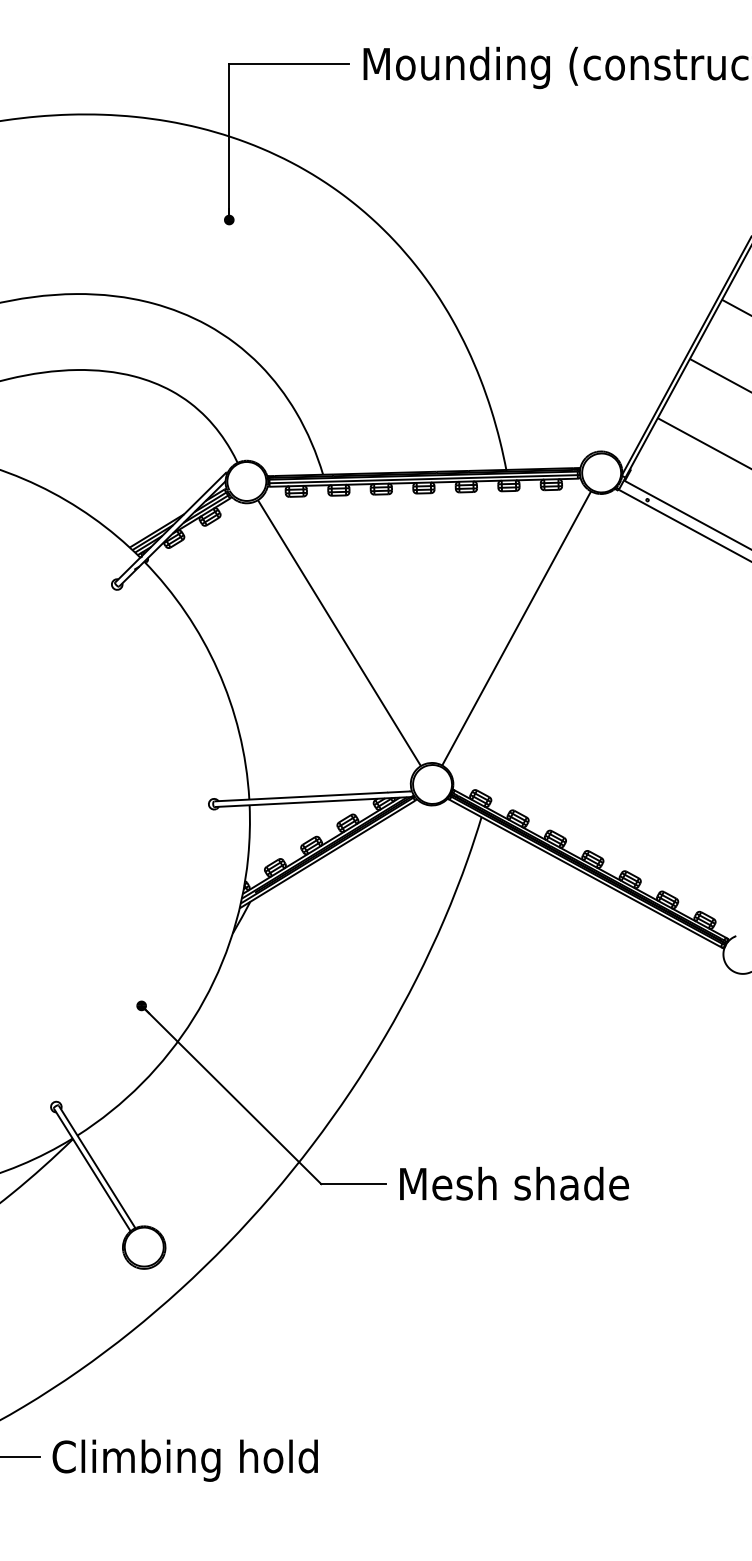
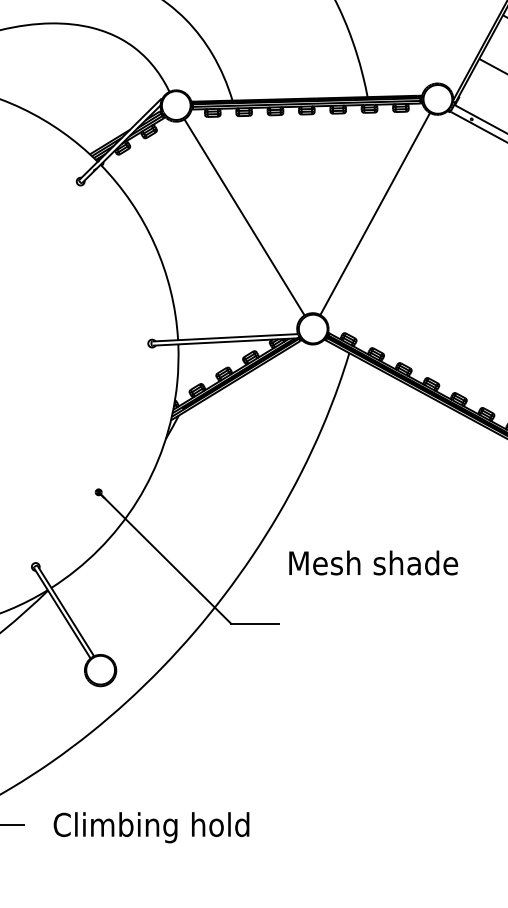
text: (514, 1183) -> (373, 562), moved
text: (184, 1460) -> (150, 827), moved

